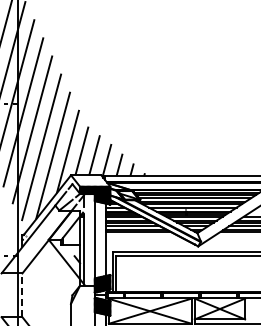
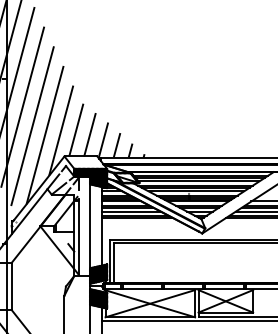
line: (22, 295) -> (11, 286), dashed -> solid

